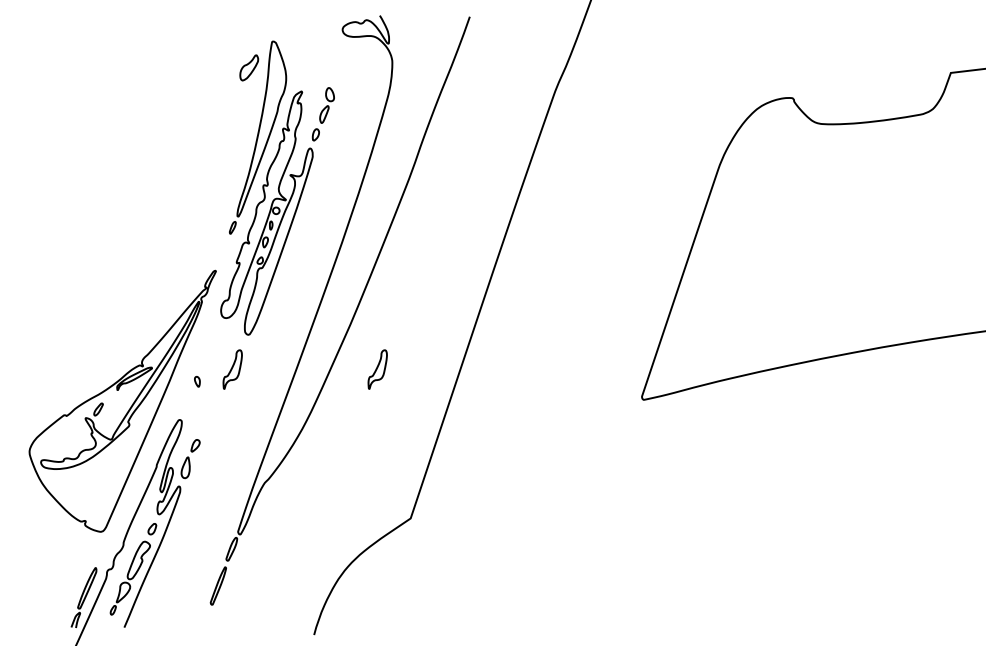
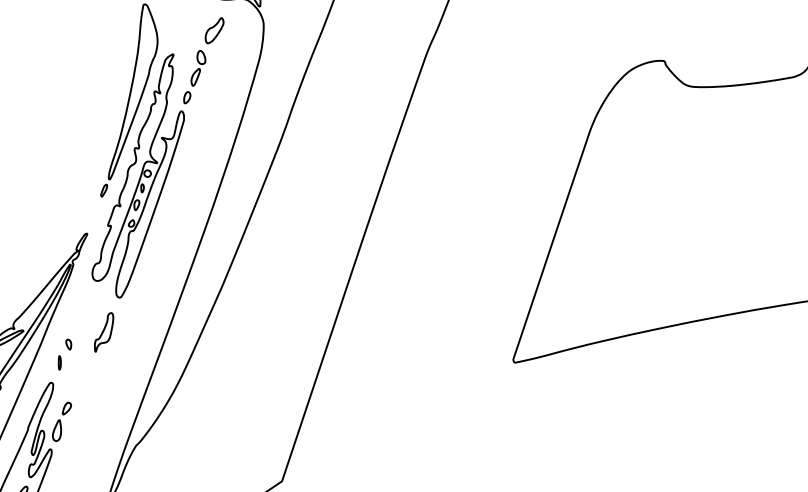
part: (249, 67) -> (214, 30), moved
part: (377, 369) -> (248, 332), removed
part: (188, 399) -> (59, 362), added

